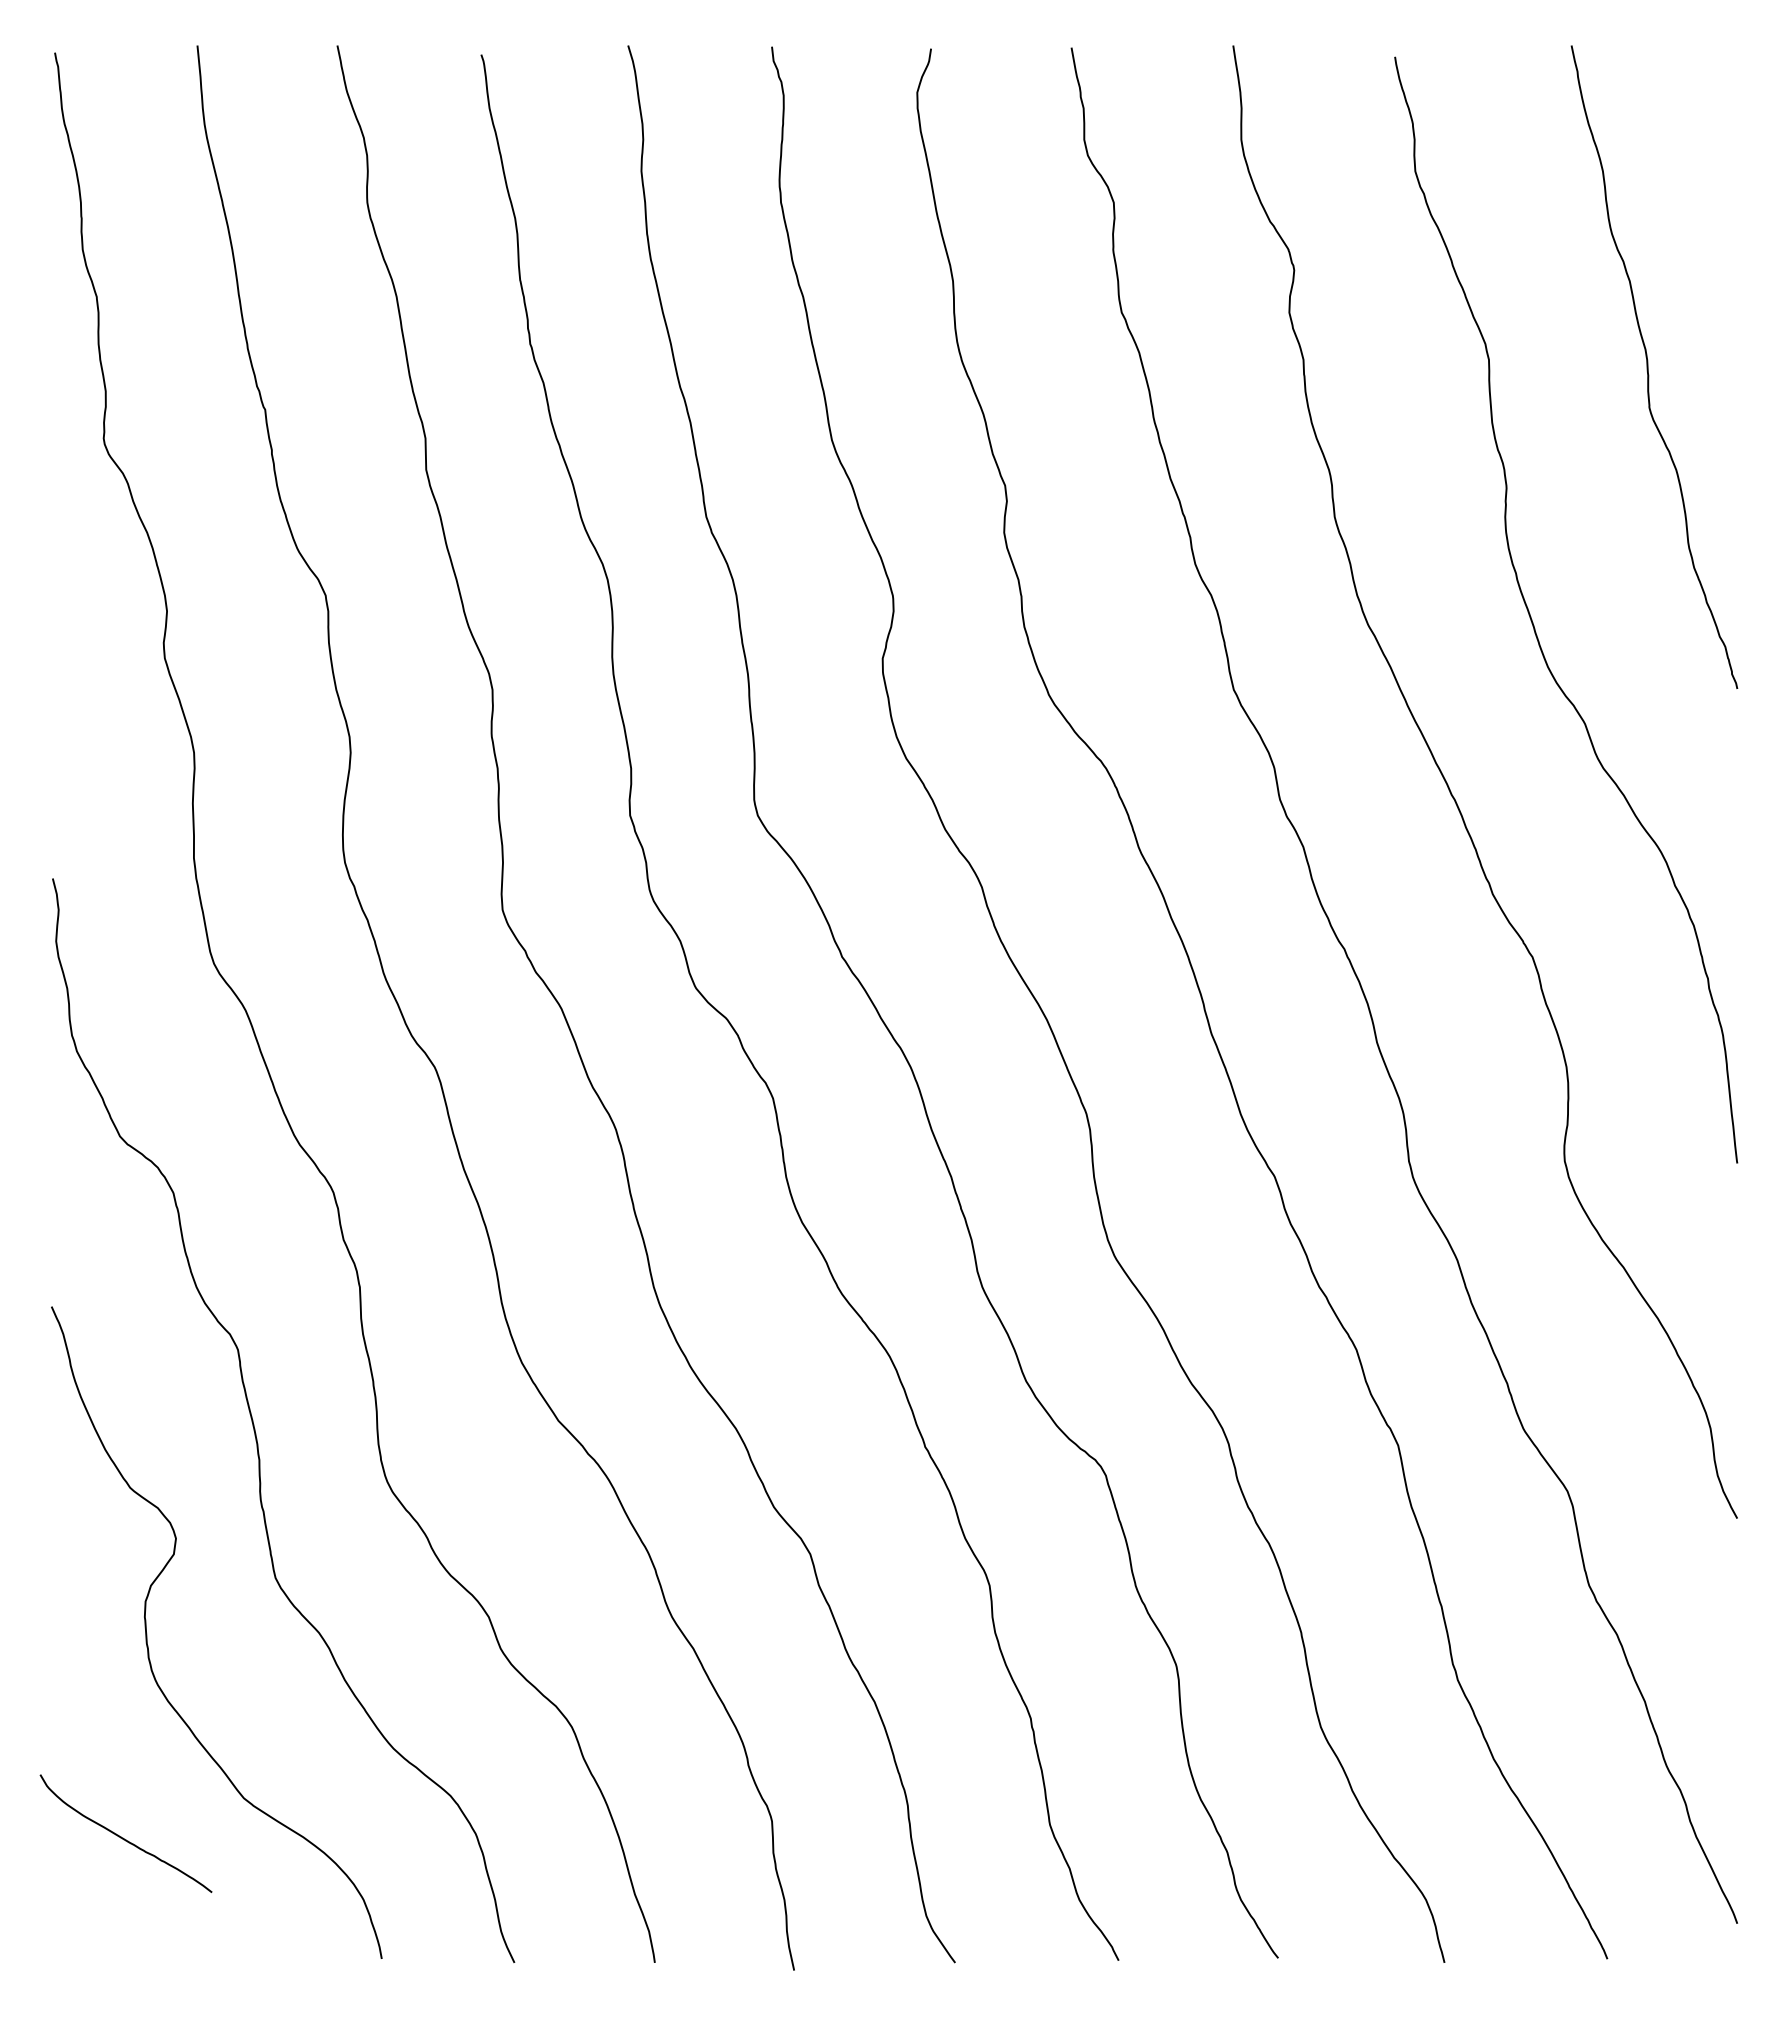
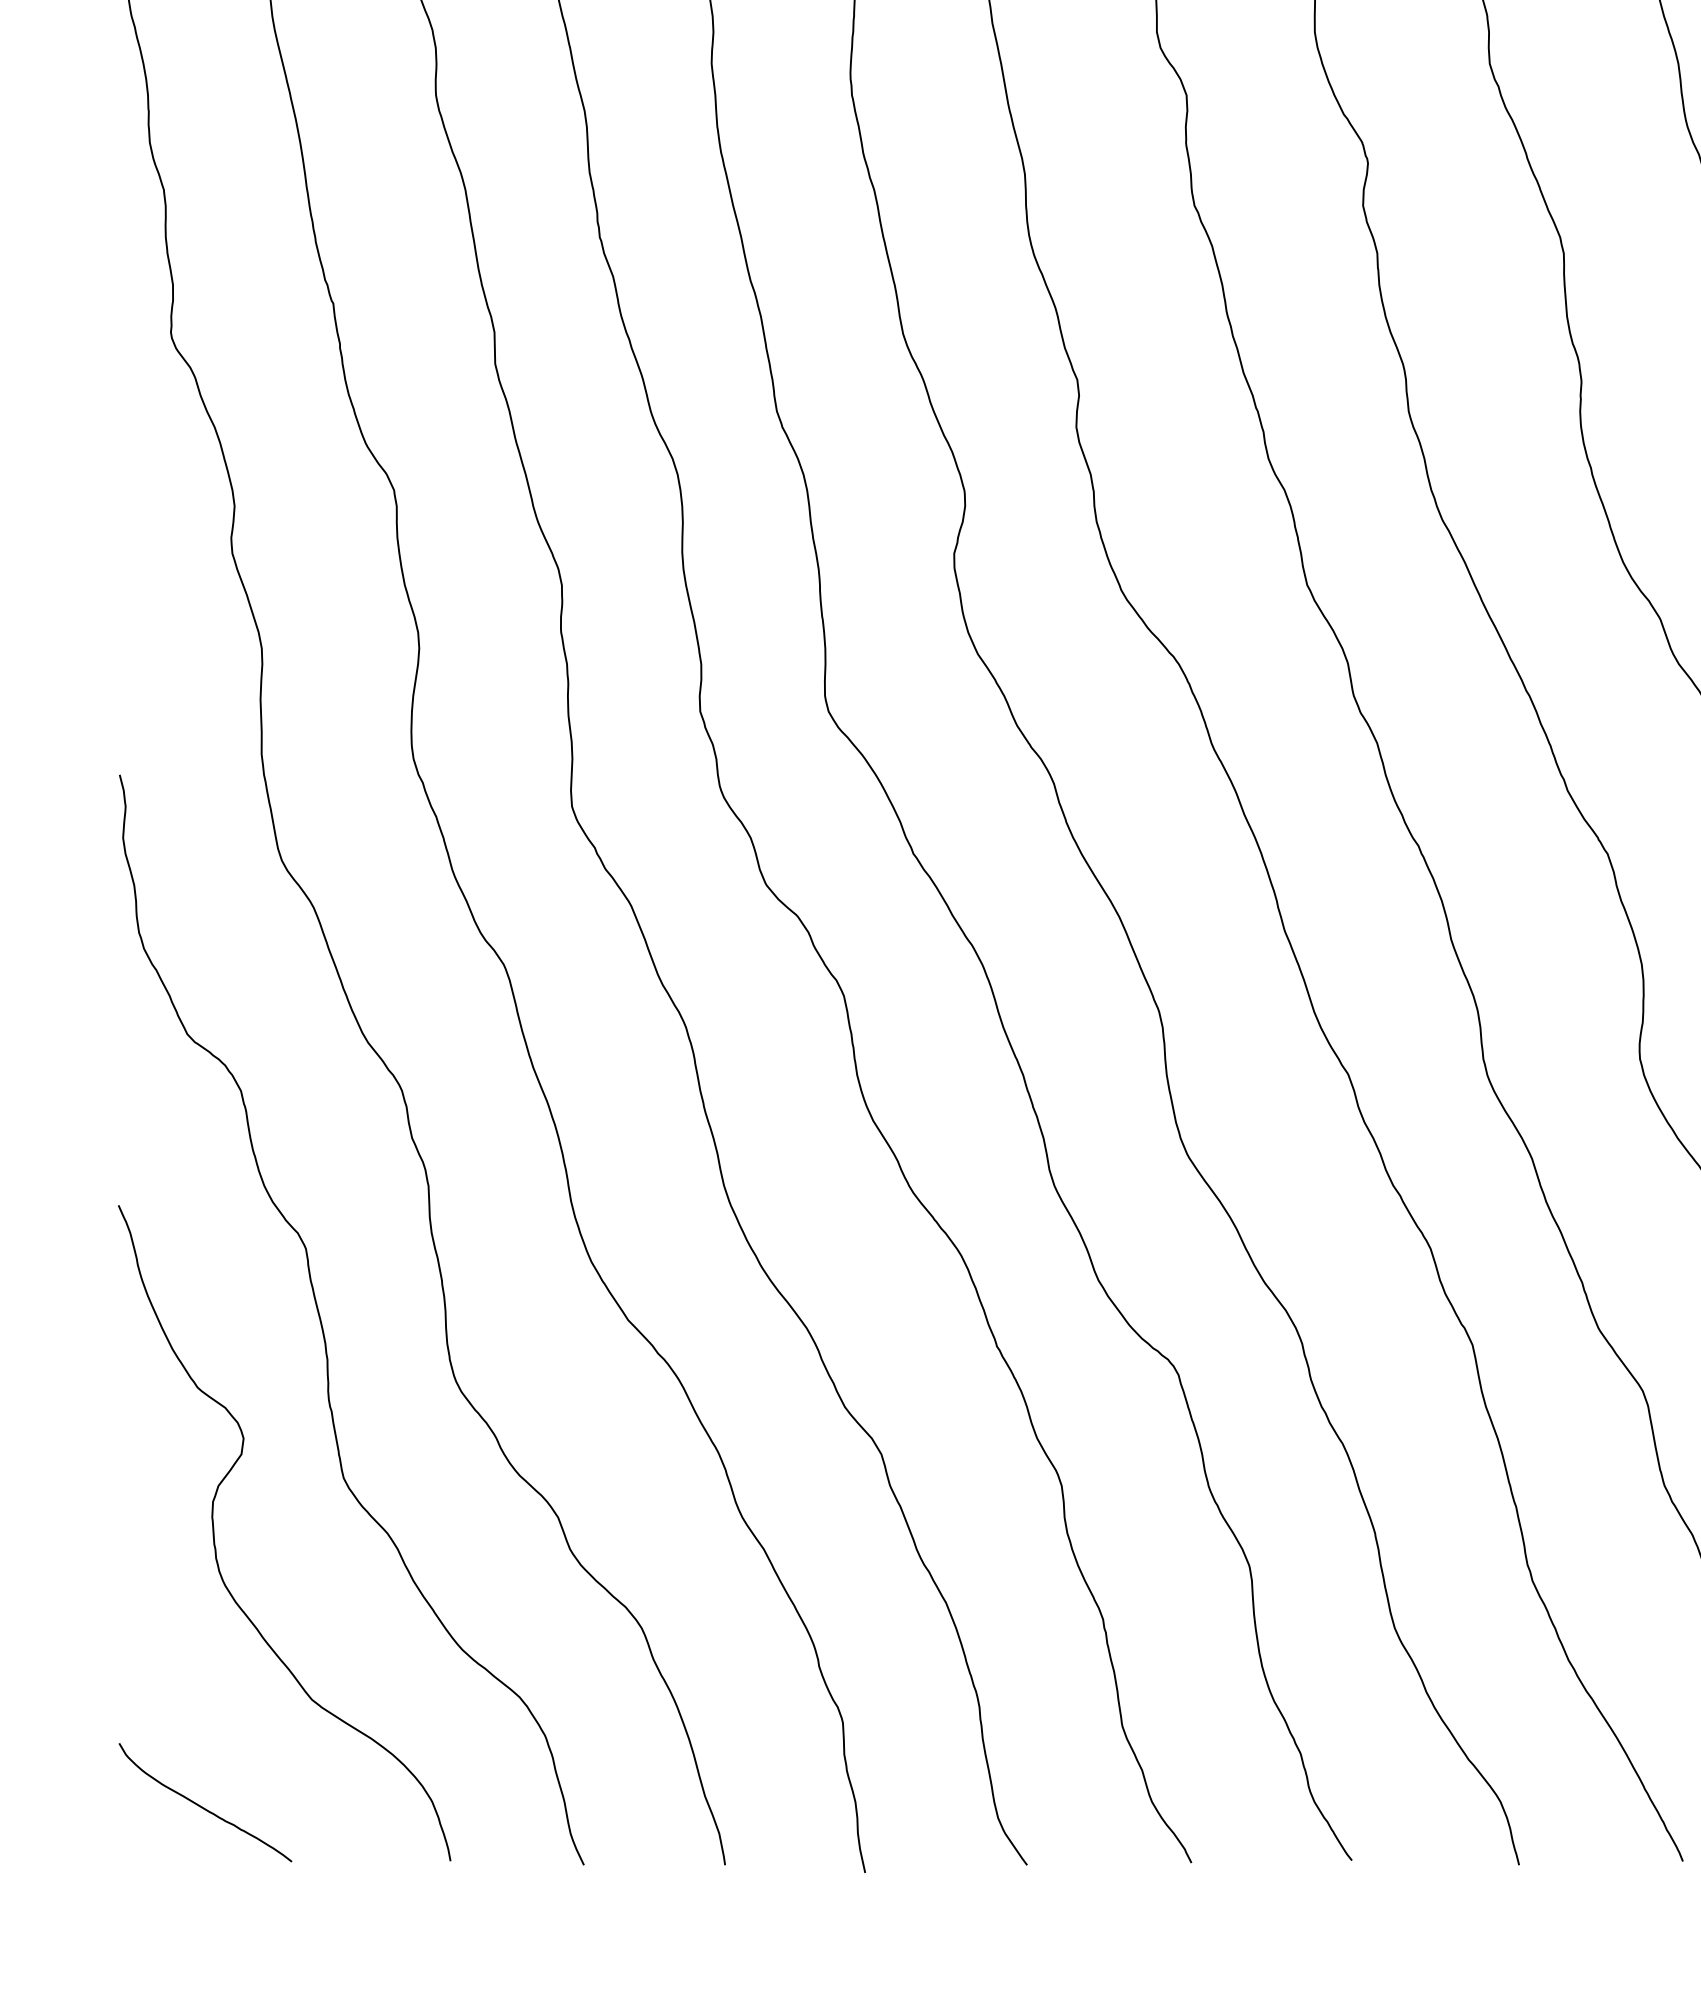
curve: (123, 1837) -> (202, 1806), moved

